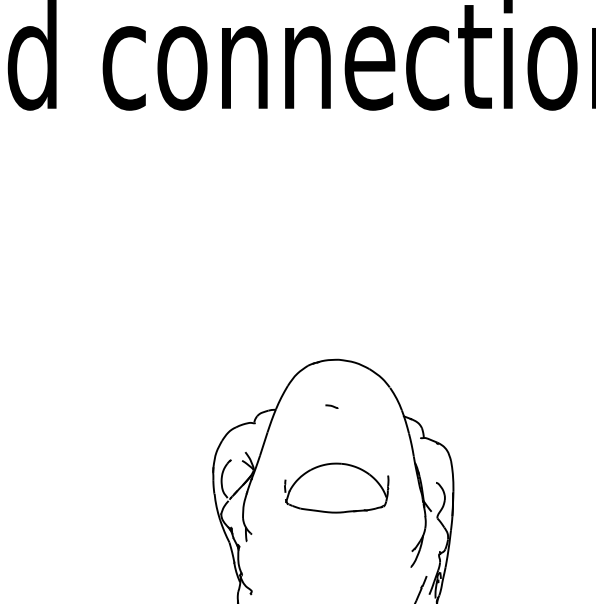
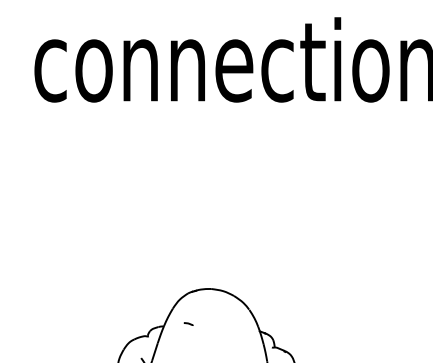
curve: (331, 406) -> (188, 323), moved

